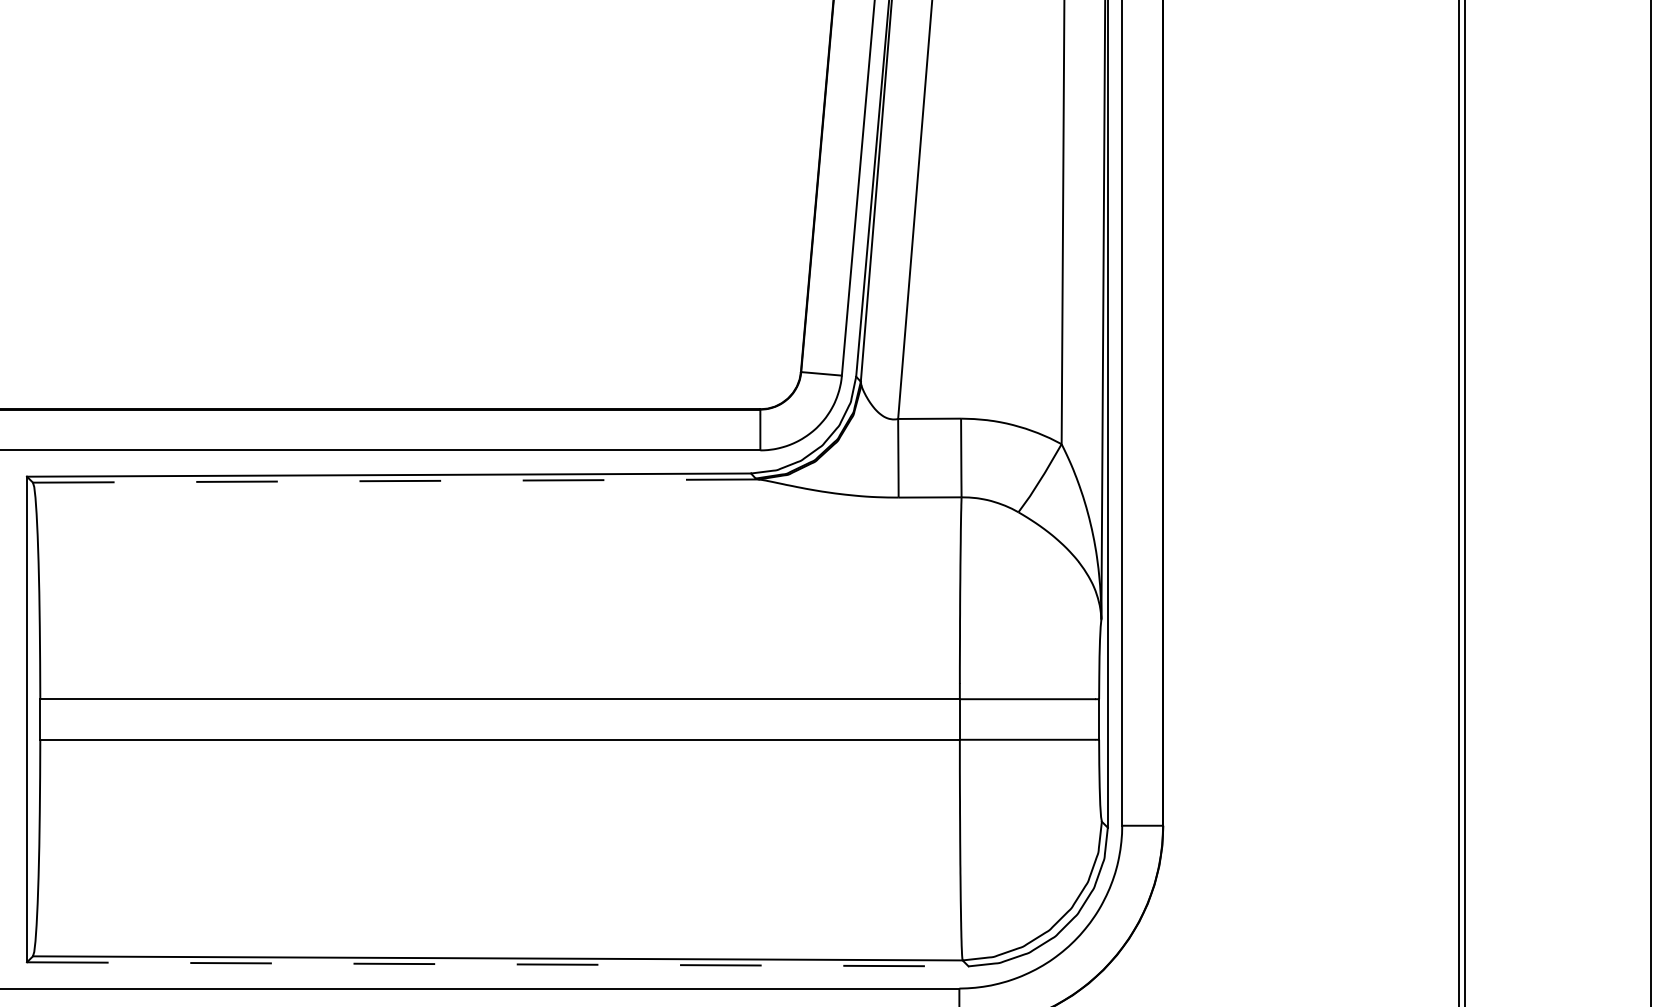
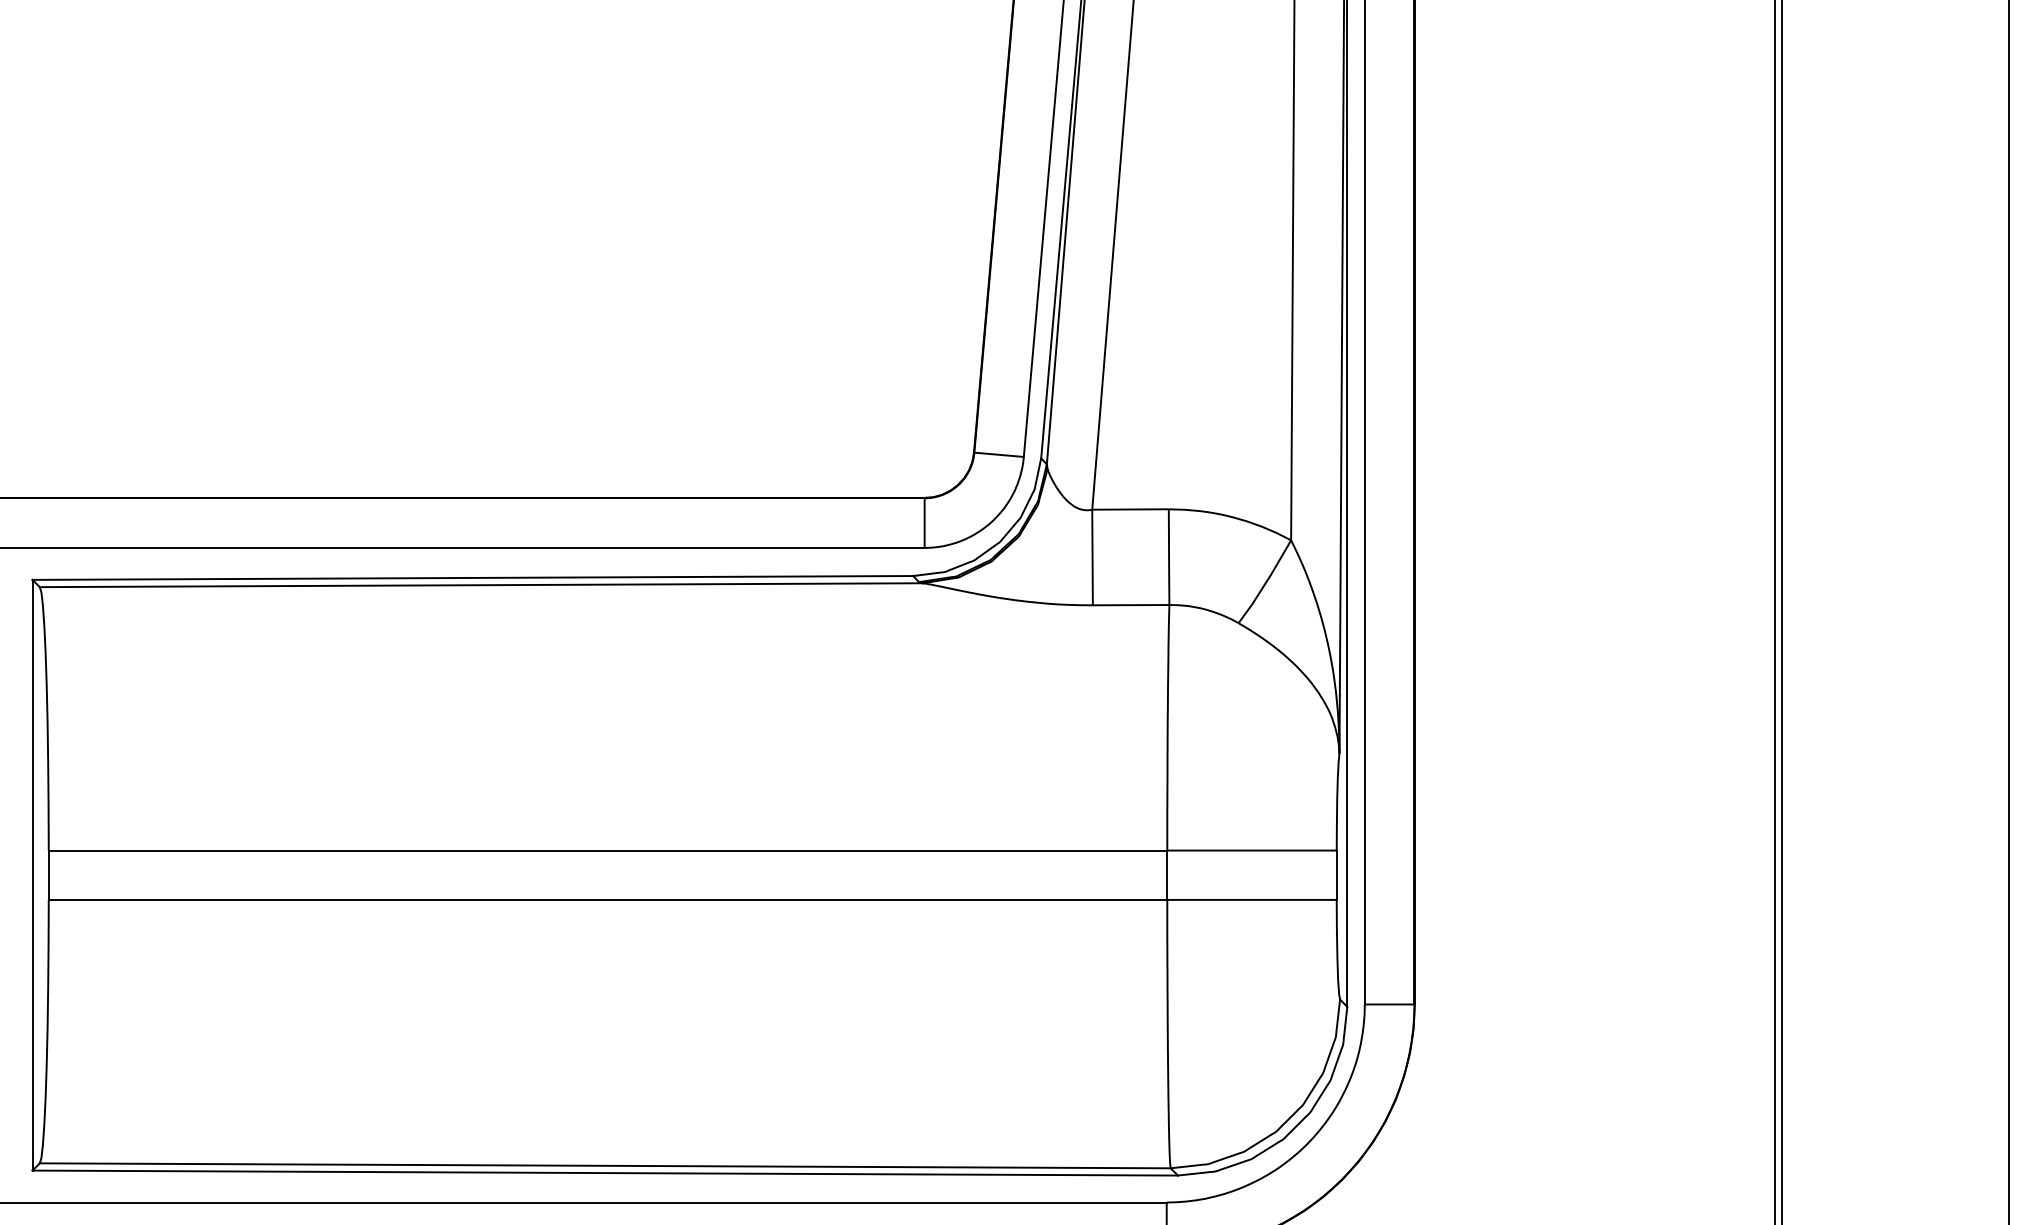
line: (396, 481) -> (481, 585), dashed -> solid
line: (497, 964) -> (605, 1173), dashed -> solid

